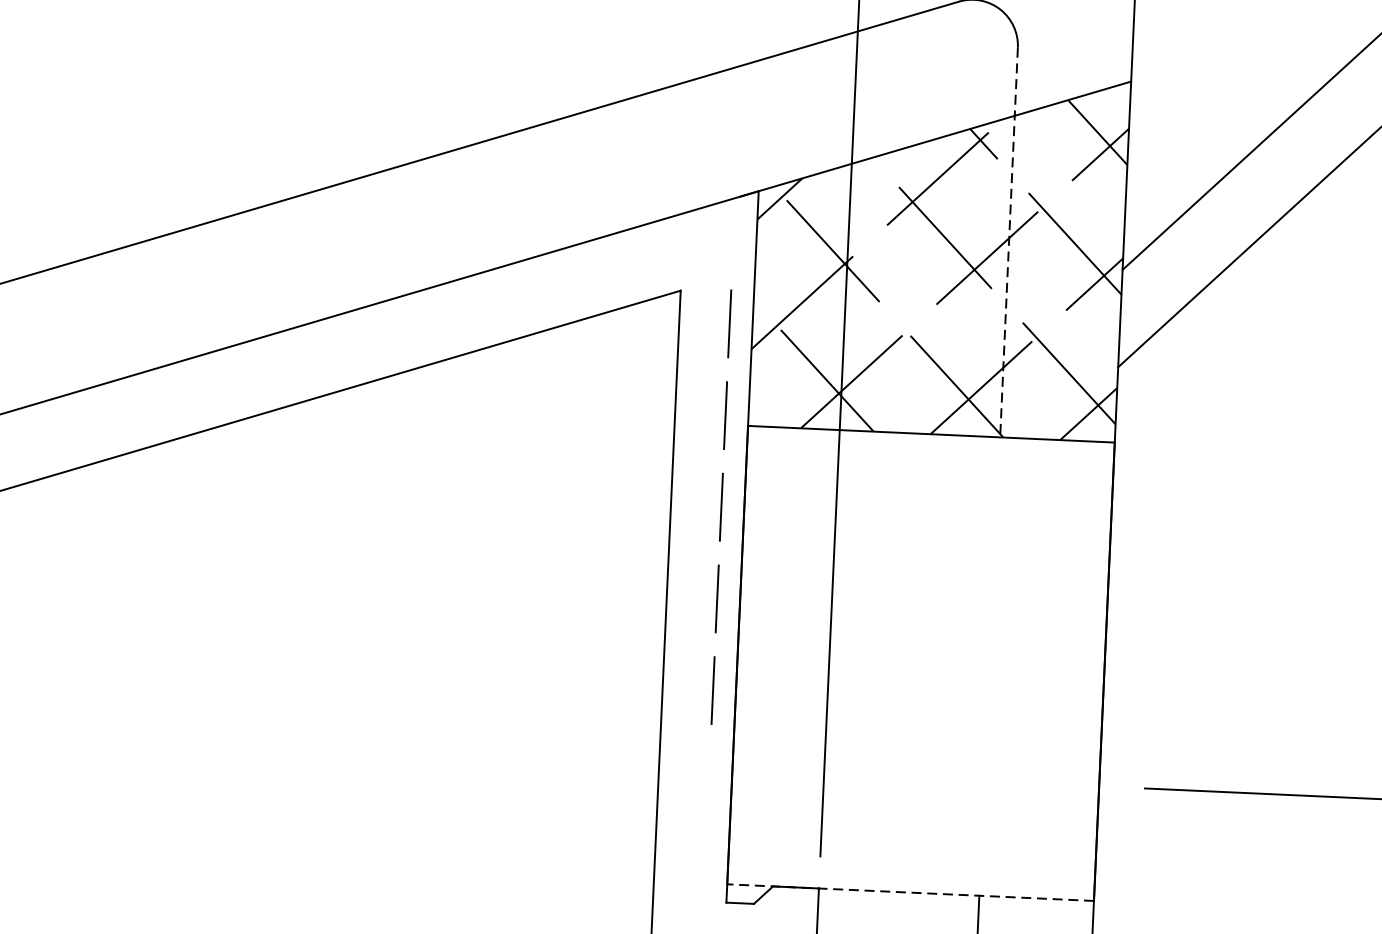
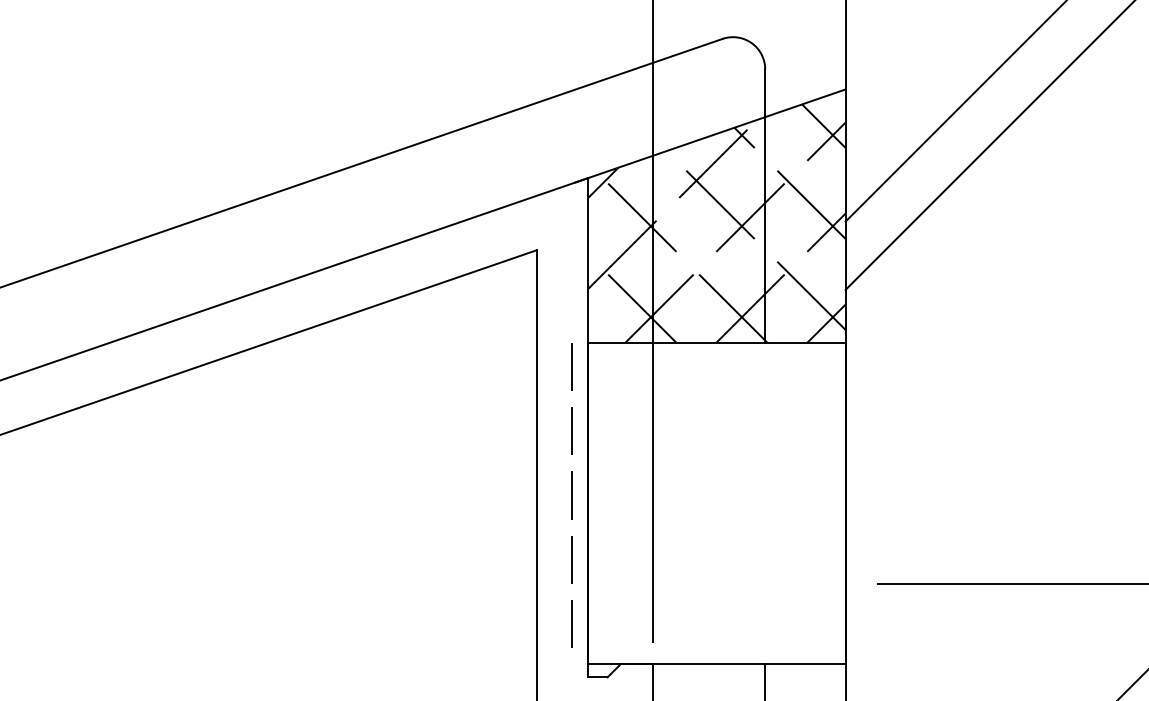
line: (1009, 243) -> (765, 206), dashed -> solid
line: (720, 507) -> (571, 495), moved
line: (909, 892) -> (716, 664), dashed -> solid

